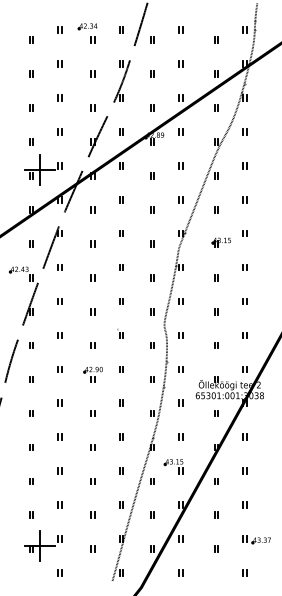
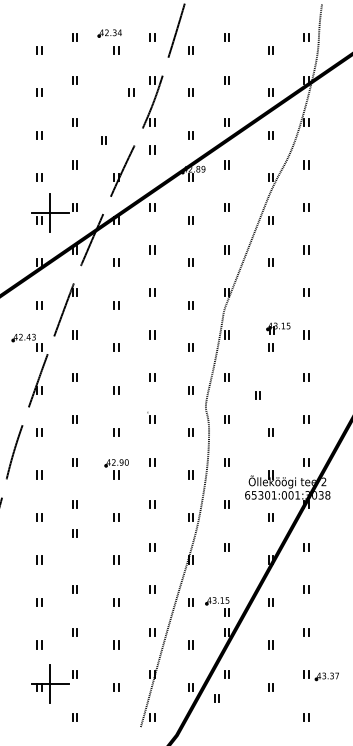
part: (92, 73) -> (130, 92), moved
part: (92, 107) -> (103, 139), moved
part: (121, 131) -> (152, 149), moved
part: (220, 242) -> (277, 328), moved
part: (216, 311) -> (258, 394), moved
part: (59, 436) -> (74, 532), moved
part: (173, 466) -> (217, 606), moved
part: (180, 572) -> (215, 697), moved

